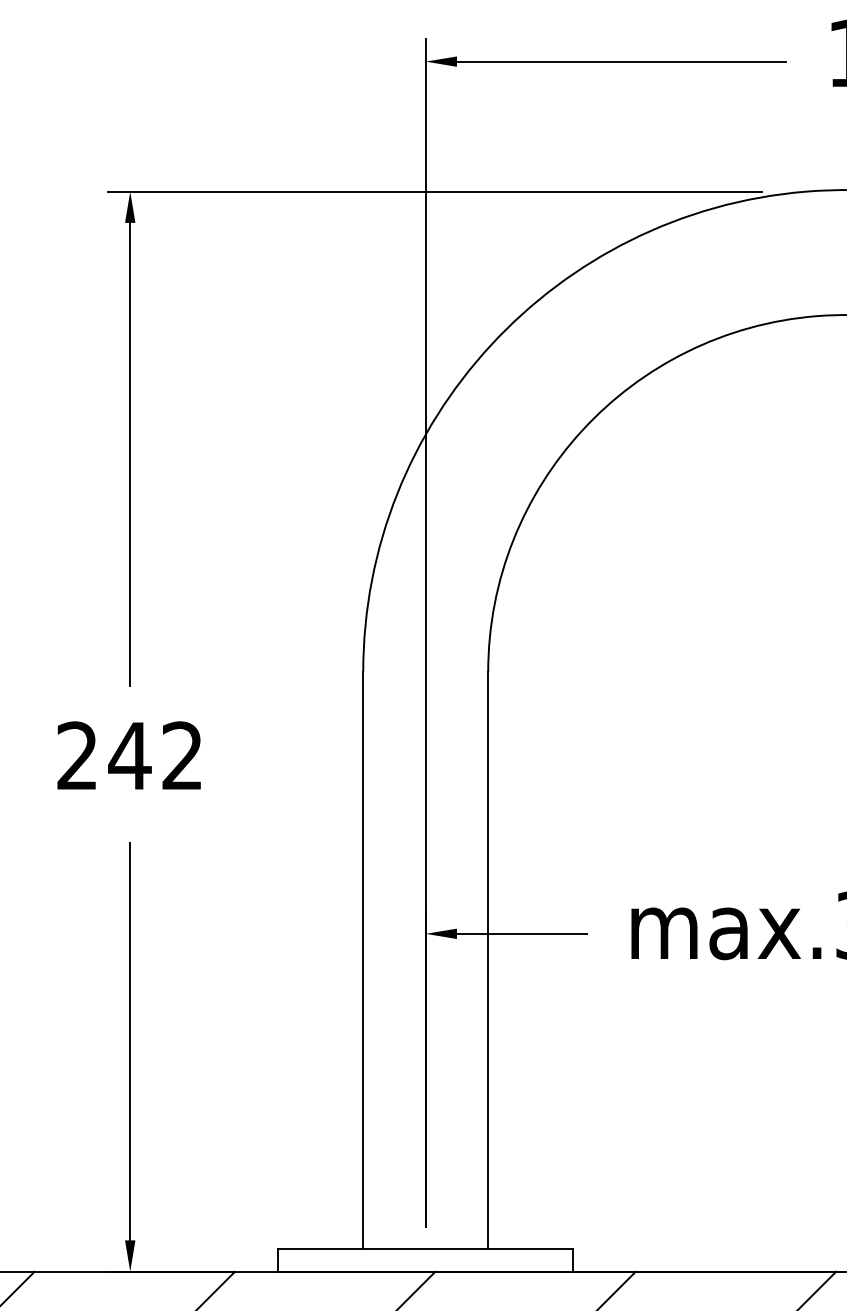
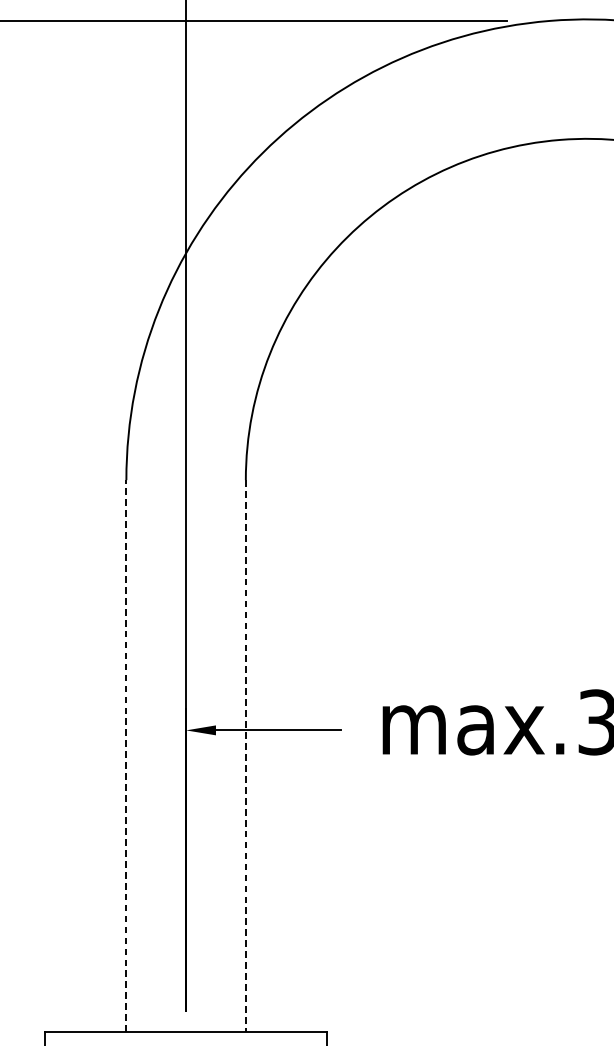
line: (363, 960) -> (126, 755), solid -> dashed
line: (488, 960) -> (246, 755), solid -> dashed

